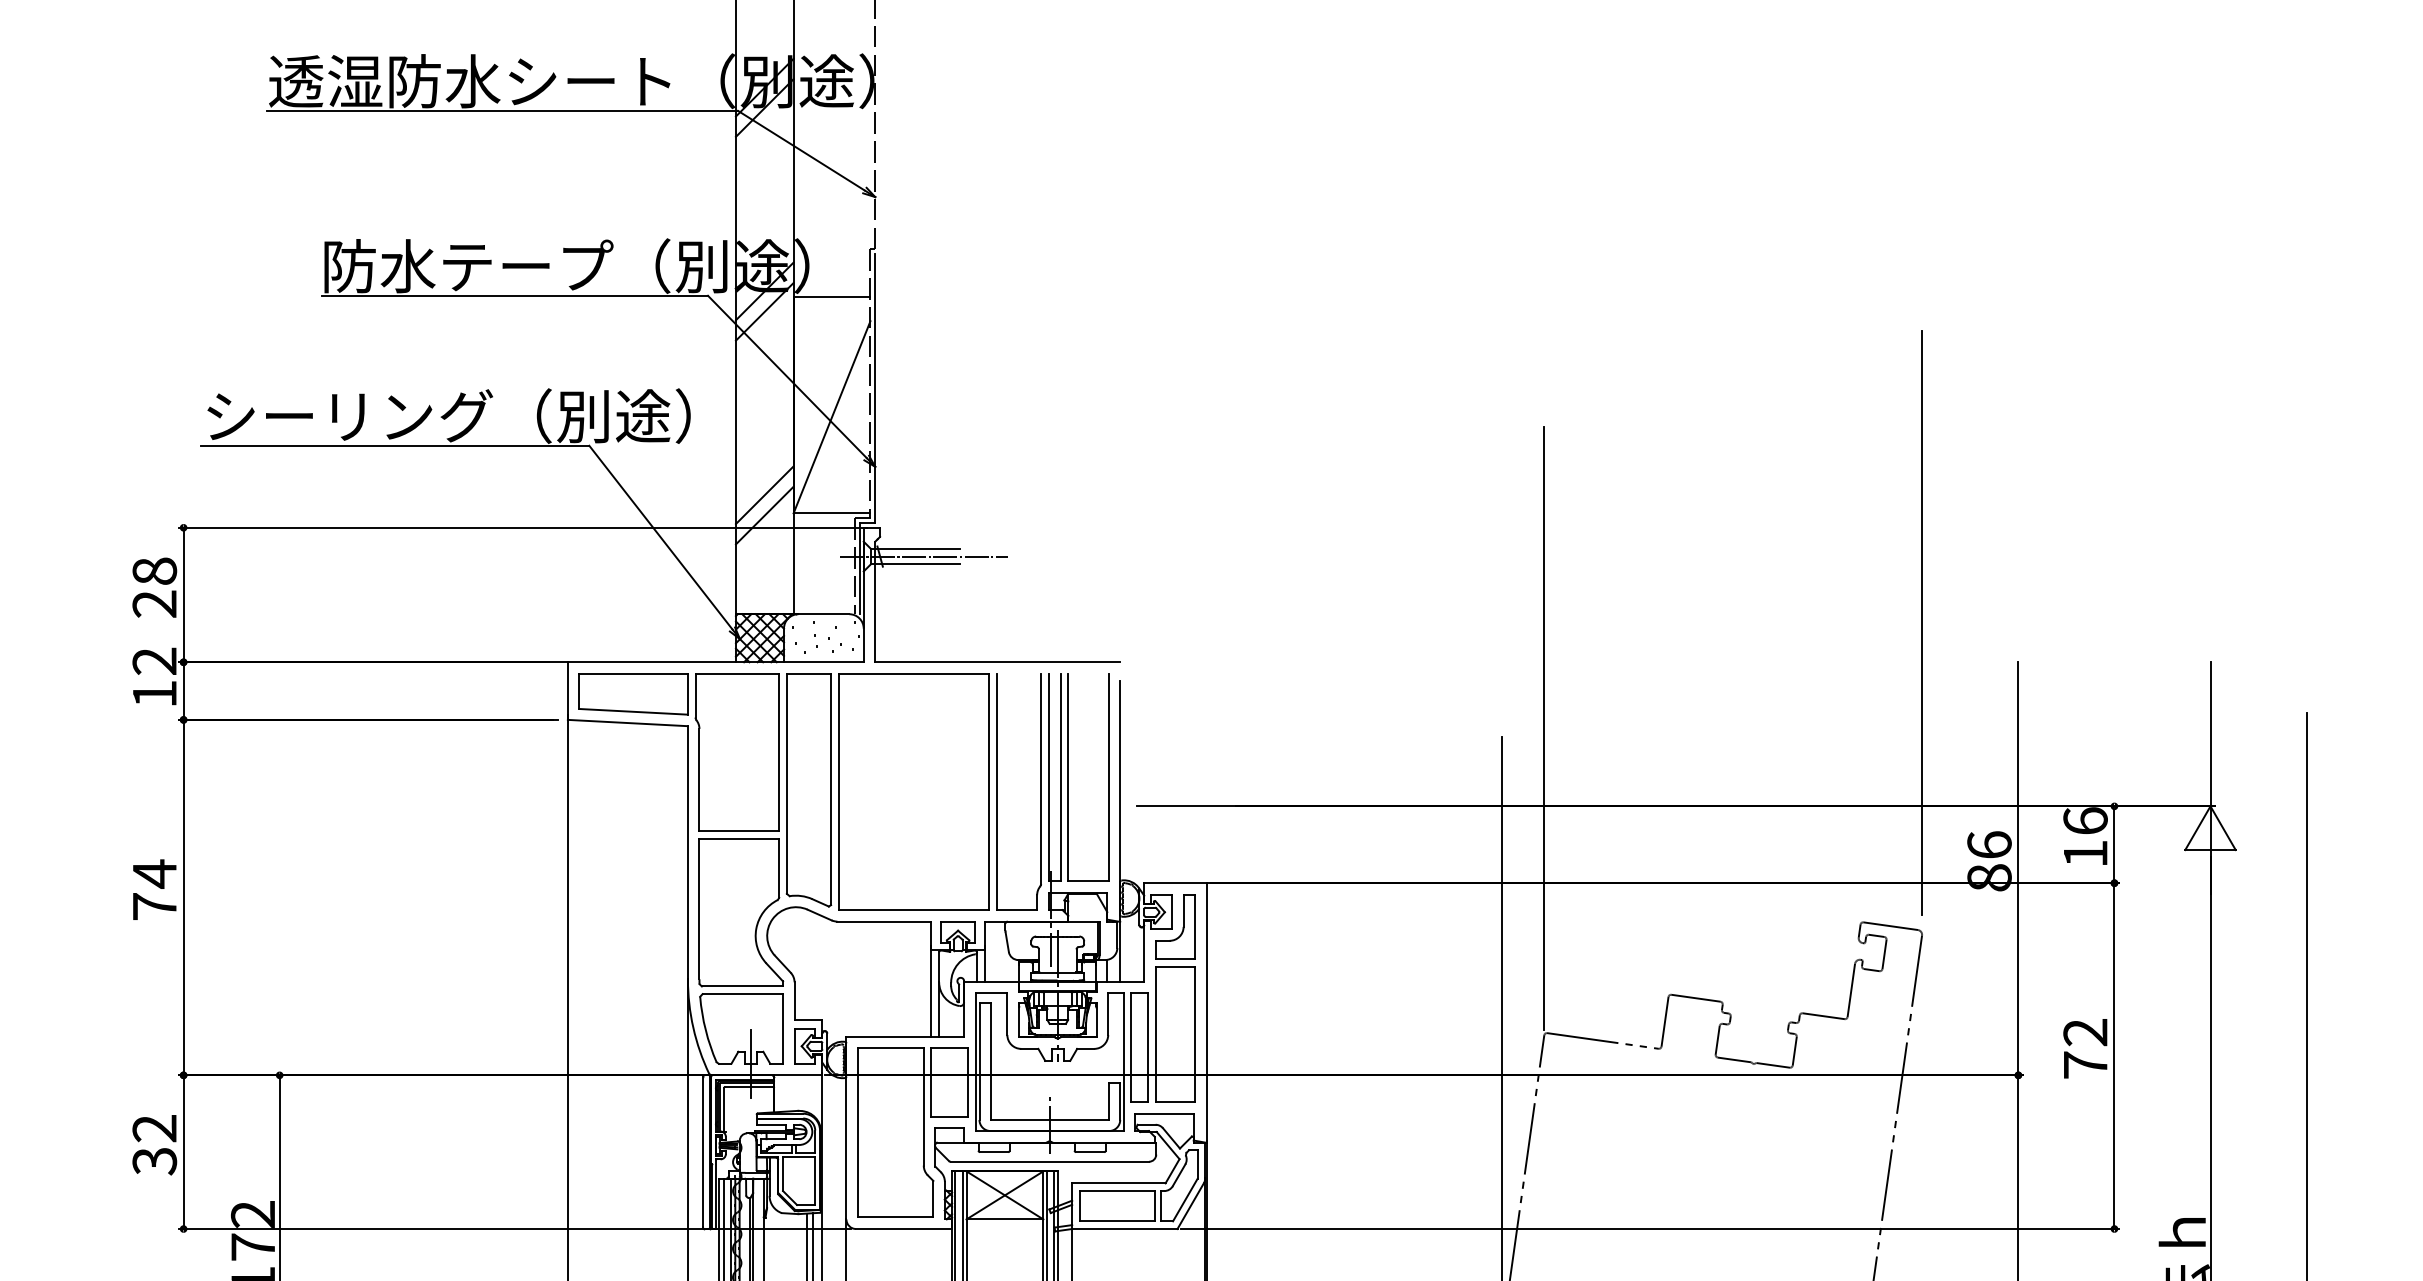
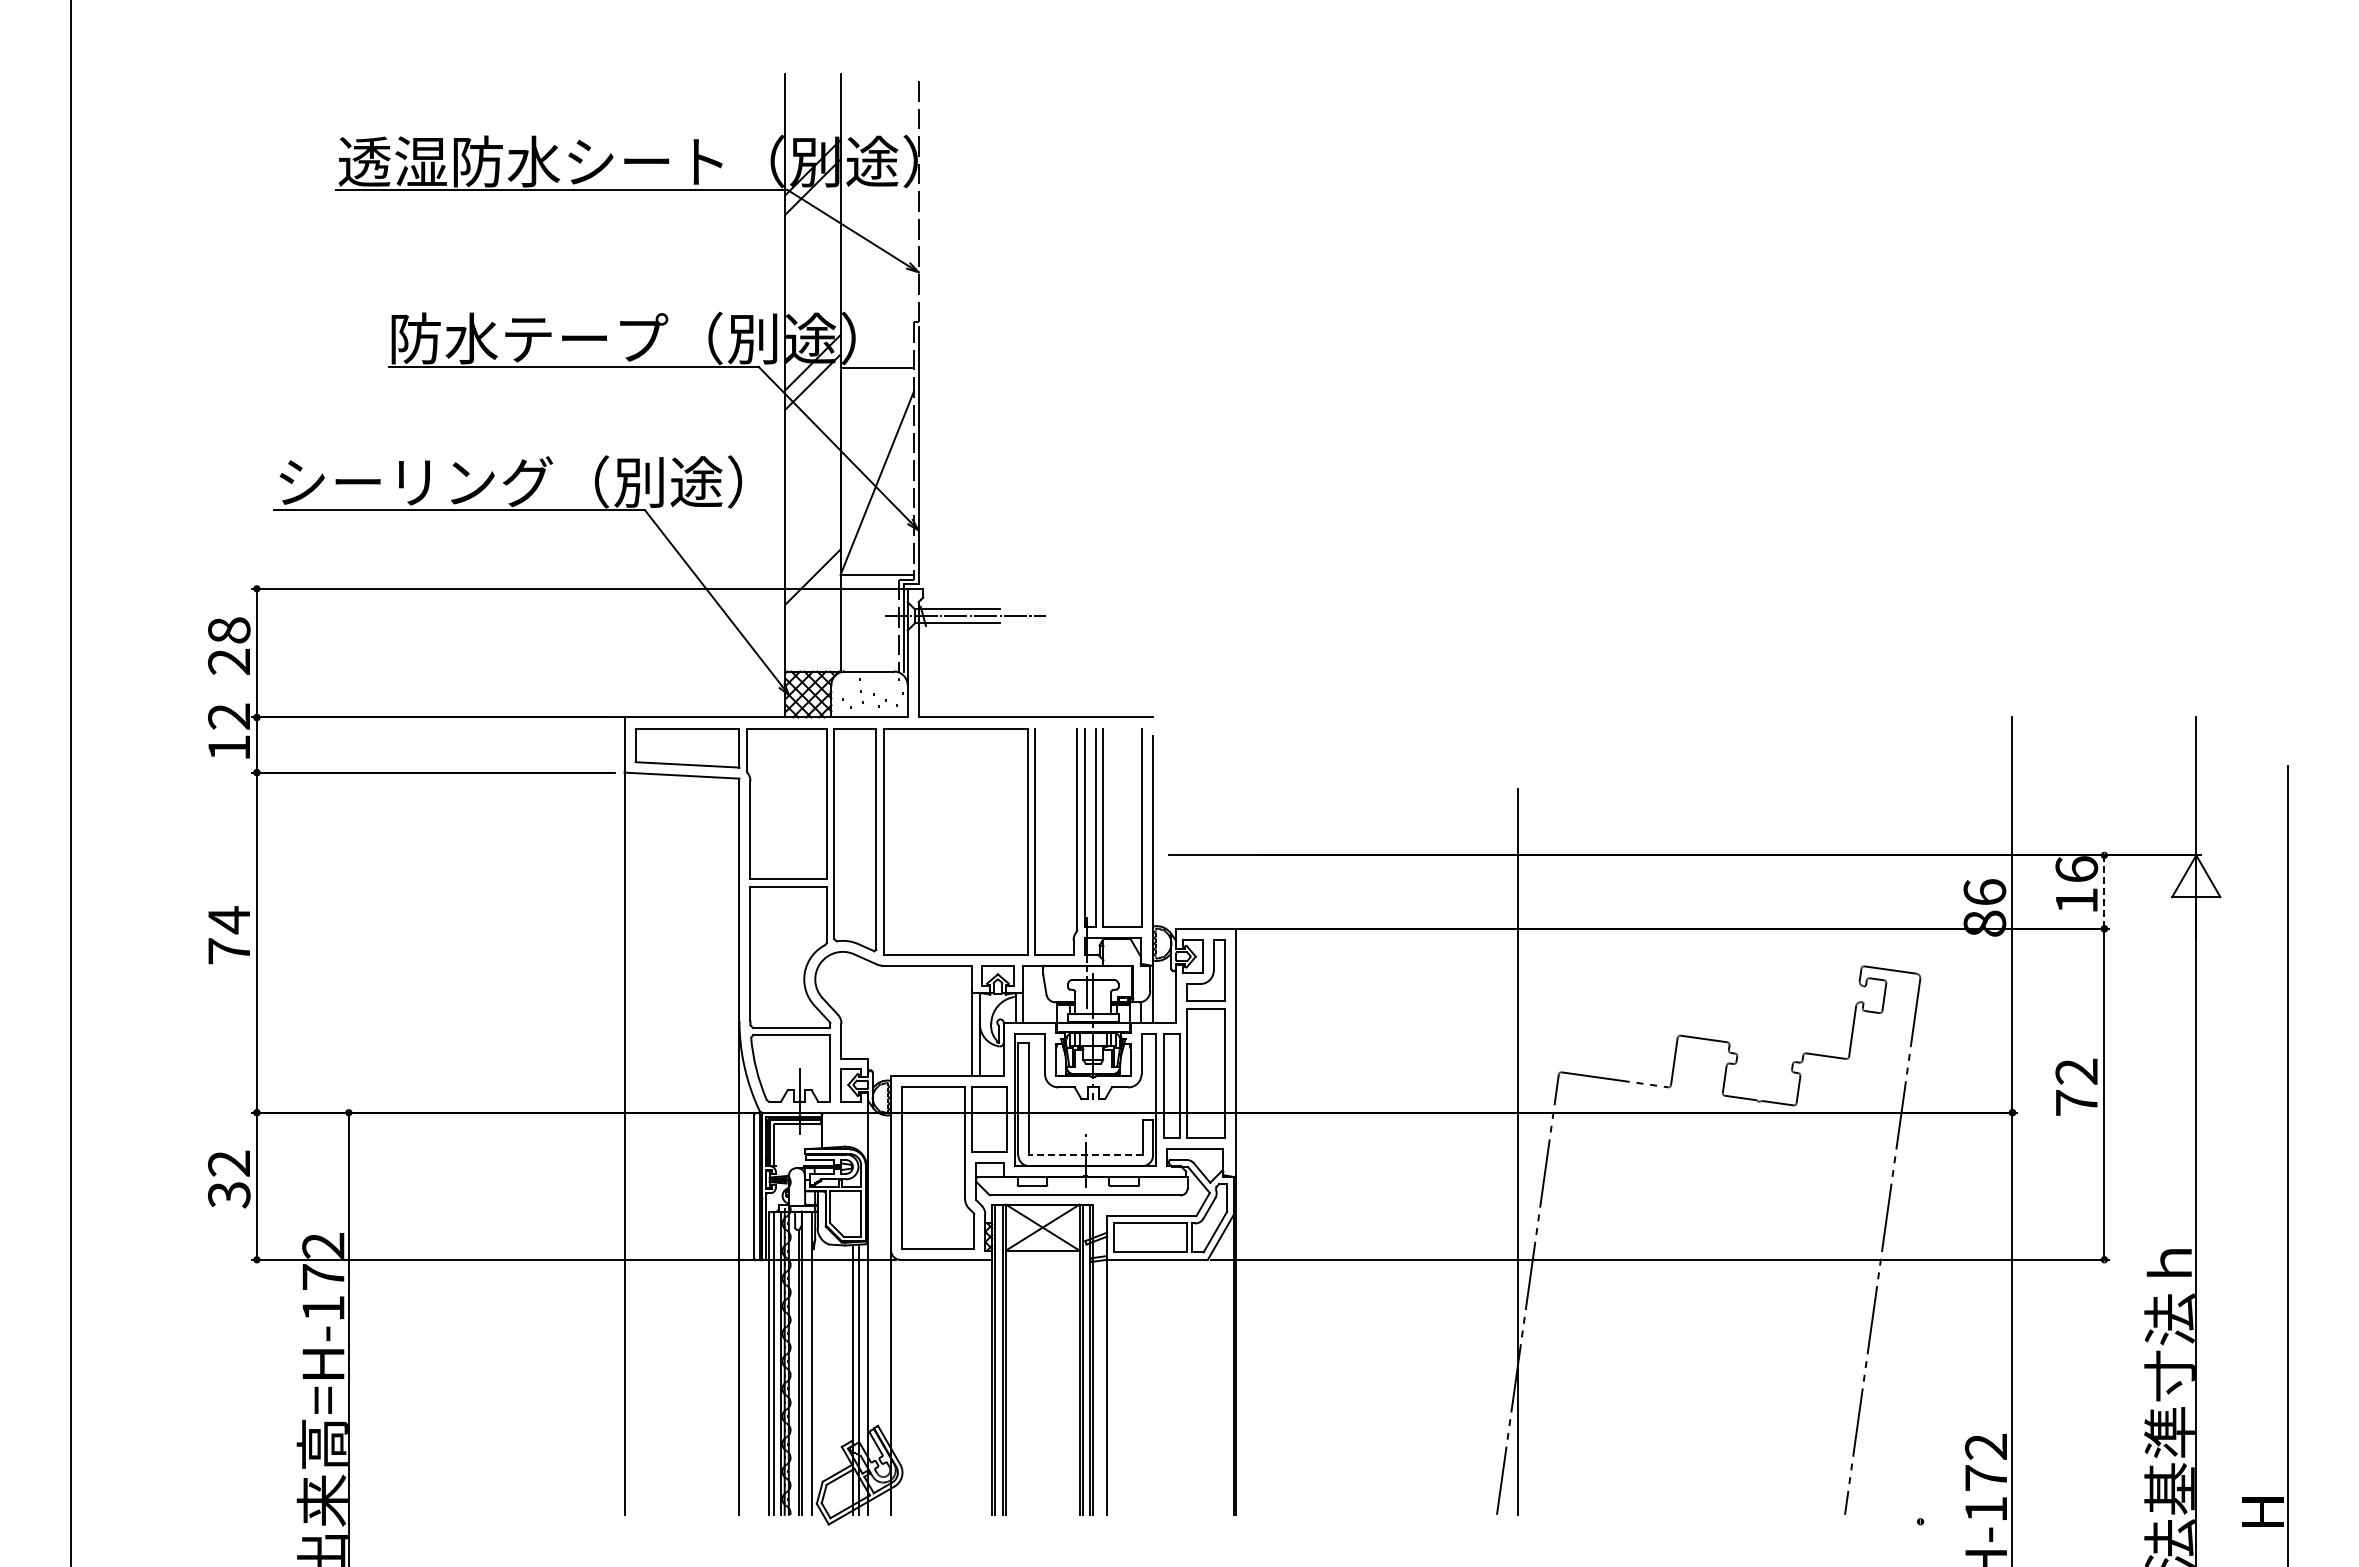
line: (764, 495) -> (812, 557), removed
line: (1922, 622) -> (1920, 679), removed
line: (1543, 728) -> (1558, 780), removed
line: (2114, 845) -> (2104, 892), solid -> dashed
line: (1049, 1120) -> (1085, 1155), solid -> dashed

